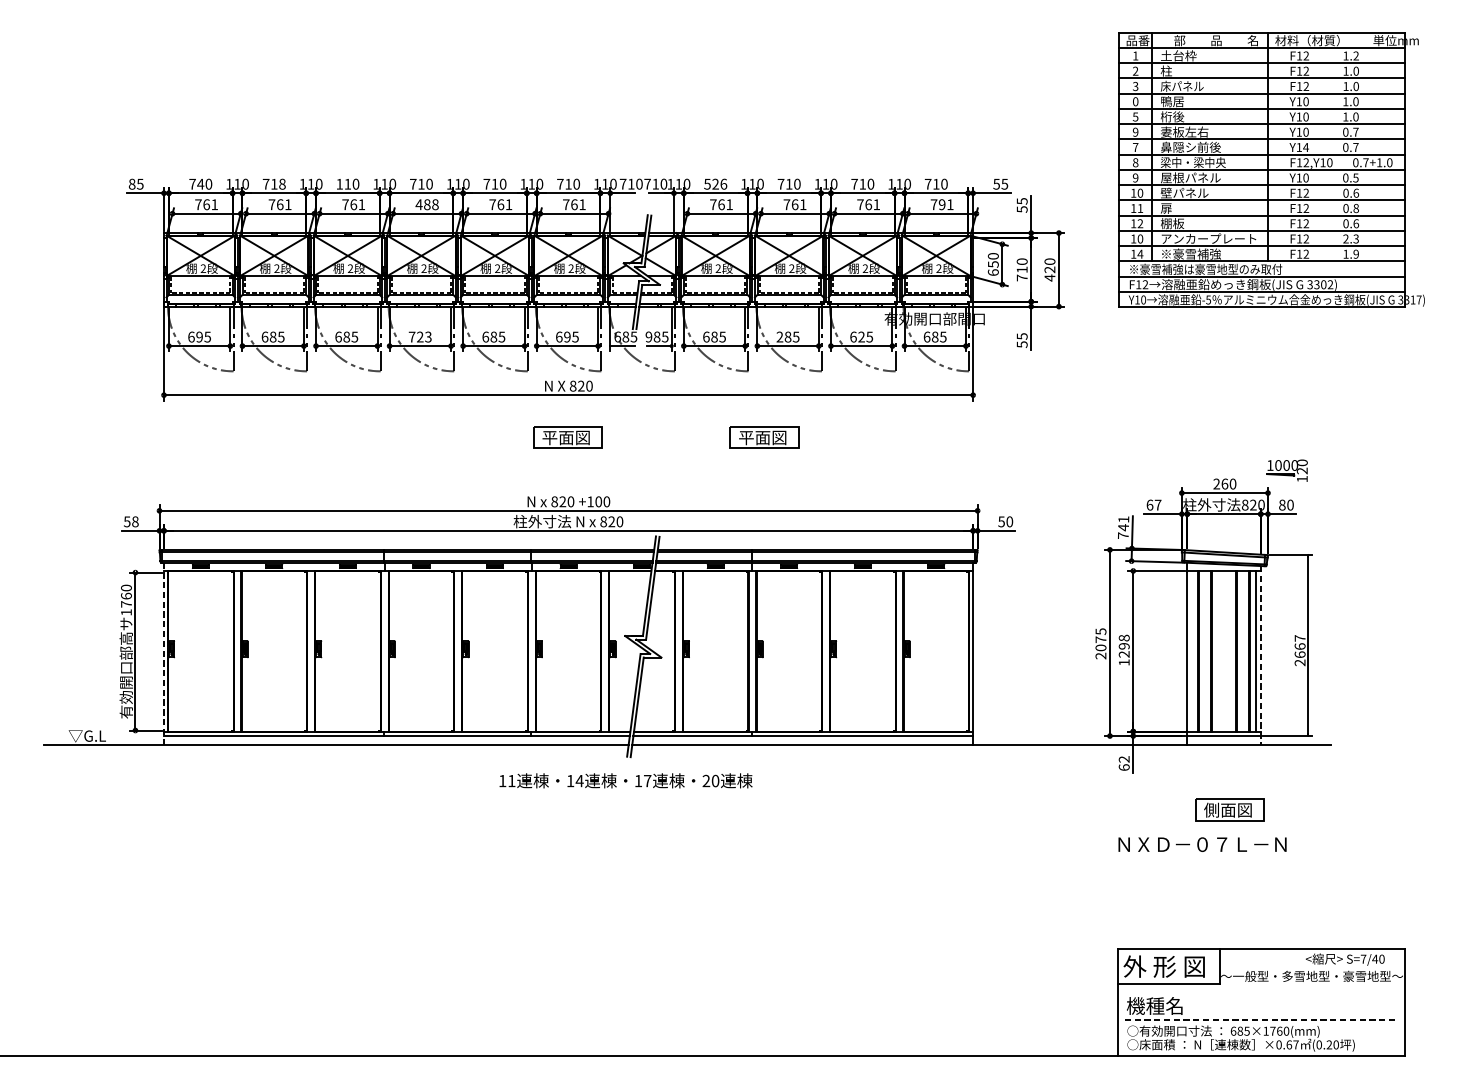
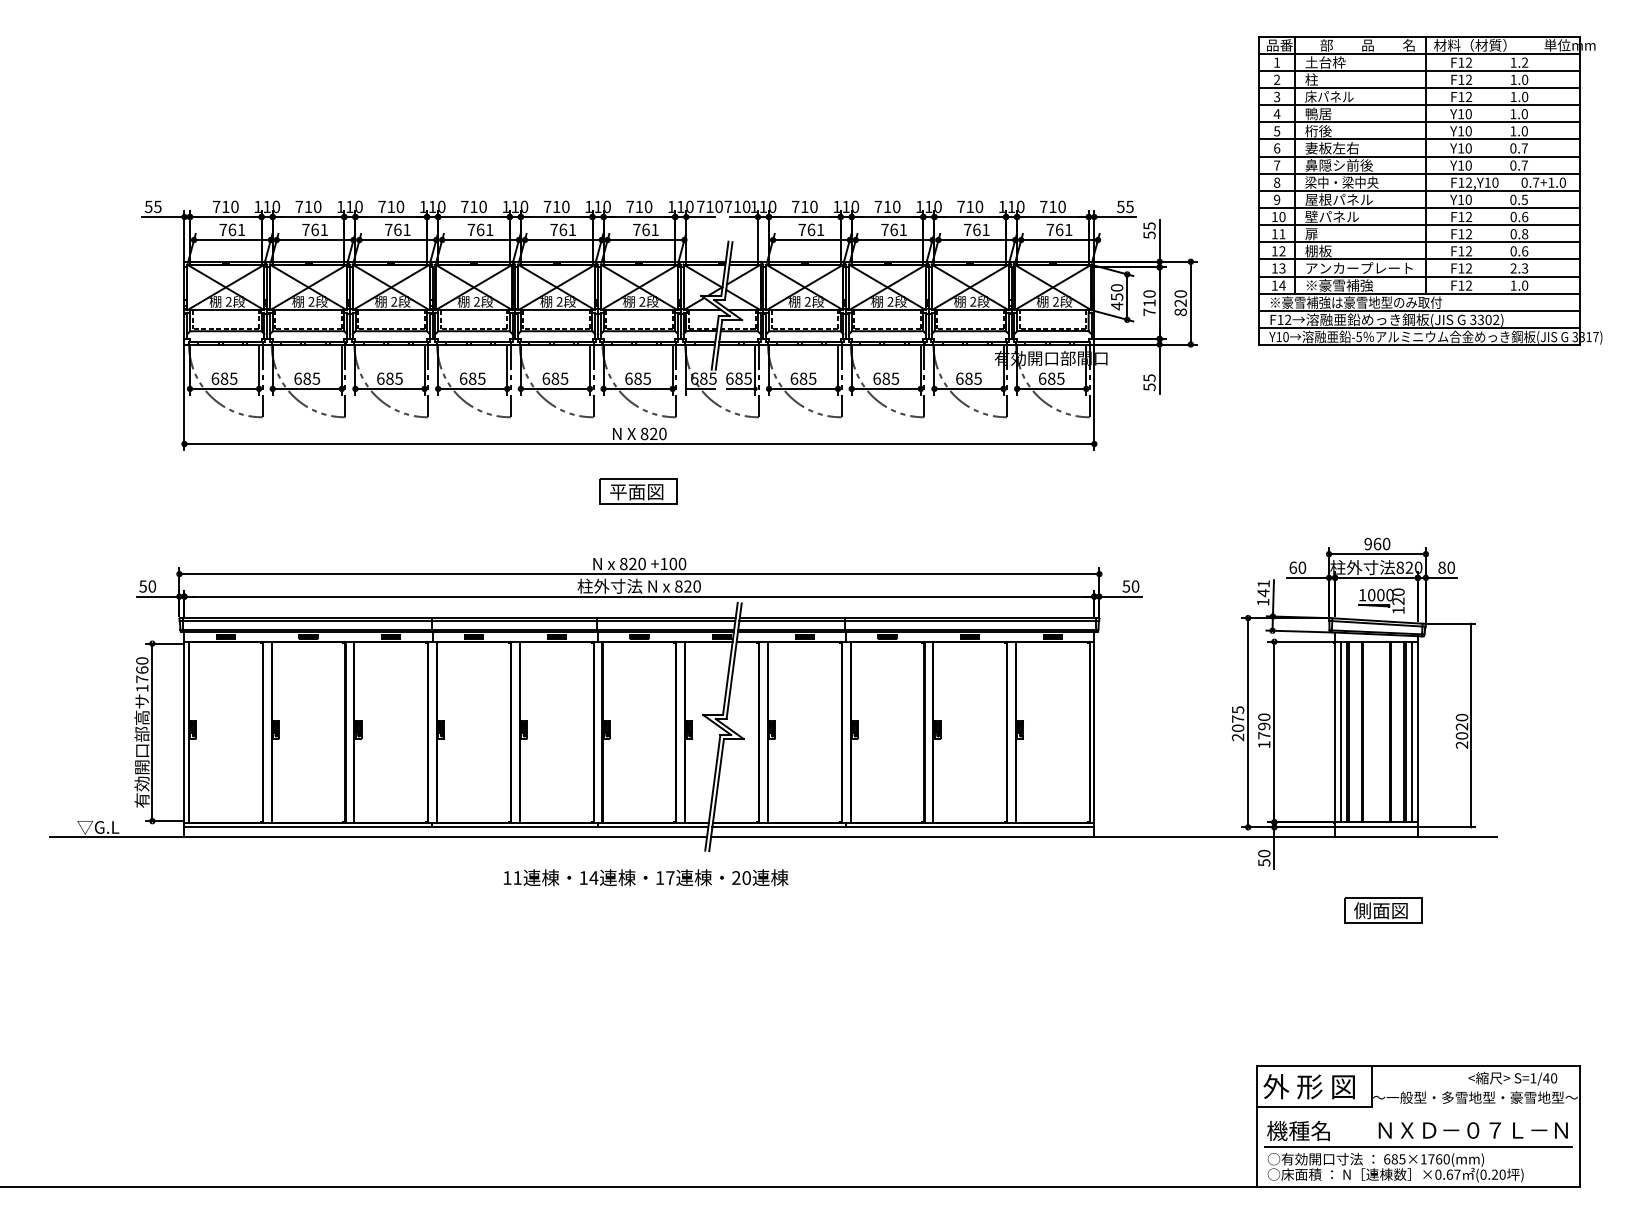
text: (1135, 102) -> (1276, 114), 0 -> 4
text: (1136, 132) -> (1277, 148), 9 -> 6
text: (1305, 147) -> (1468, 165), Y14 -> Y10
text: (131, 183) -> (148, 206), 85 -> 55
text: (200, 183) -> (225, 206), 740 -> 710
text: (282, 183) -> (317, 206), 718 -> 710
text: (339, 183) -> (381, 206), 110 -> 710
text: (715, 183) -> (804, 206), 526 -> 710
text: (427, 204) -> (480, 229), 488 -> 761
text: (942, 204) -> (1059, 229), 791 -> 761
text: (1140, 239) -> (1282, 268), 10 -> 13
text: (1356, 254) -> (1525, 285), 1.9 -> 1.0
text: (992, 272) -> (1116, 306), 650 -> 450
text: (1049, 278) -> (1180, 312), 420 -> 820
text: (199, 336) -> (224, 378), 695 -> 685
text: (420, 336) -> (472, 378), 723 -> 685
text: (566, 336) -> (637, 378), 695 -> 685
text: (648, 336) -> (729, 378), 985 -> 685
text: (779, 336) -> (876, 378), 285 -> 685
text: (861, 336) -> (968, 378), 625 -> 685
part: (764, 437) -> (859, 491), removed
part: (1287, 470) -> (1381, 600), moved
text: (1216, 484) -> (1367, 544), 260 -> 960
text: (1158, 504) -> (1302, 567), 67 -> 60
text: (135, 521) -> (152, 586), 58 -> 50
text: (1123, 535) -> (1263, 601), 741 -> 141
text: (1124, 646) -> (1264, 726), 1298 -> 1790
text: (1299, 646) -> (1461, 726), 2667 -> 2020
line: (1192, 650) -> (1340, 731), added
line: (164, 653) -> (184, 734), dashed -> solid
line: (1260, 655) -> (1417, 736), dashed -> solid
text: (1124, 763) -> (1264, 858), 62 -> 50
text: (626, 780) -> (646, 877), moved
text: (1201, 844) -> (1472, 1130), moved
text: (1363, 959) -> (1533, 1078), S=7/40 -> S=1/40
line: (1261, 1020) -> (1418, 1147), dashed -> solid

